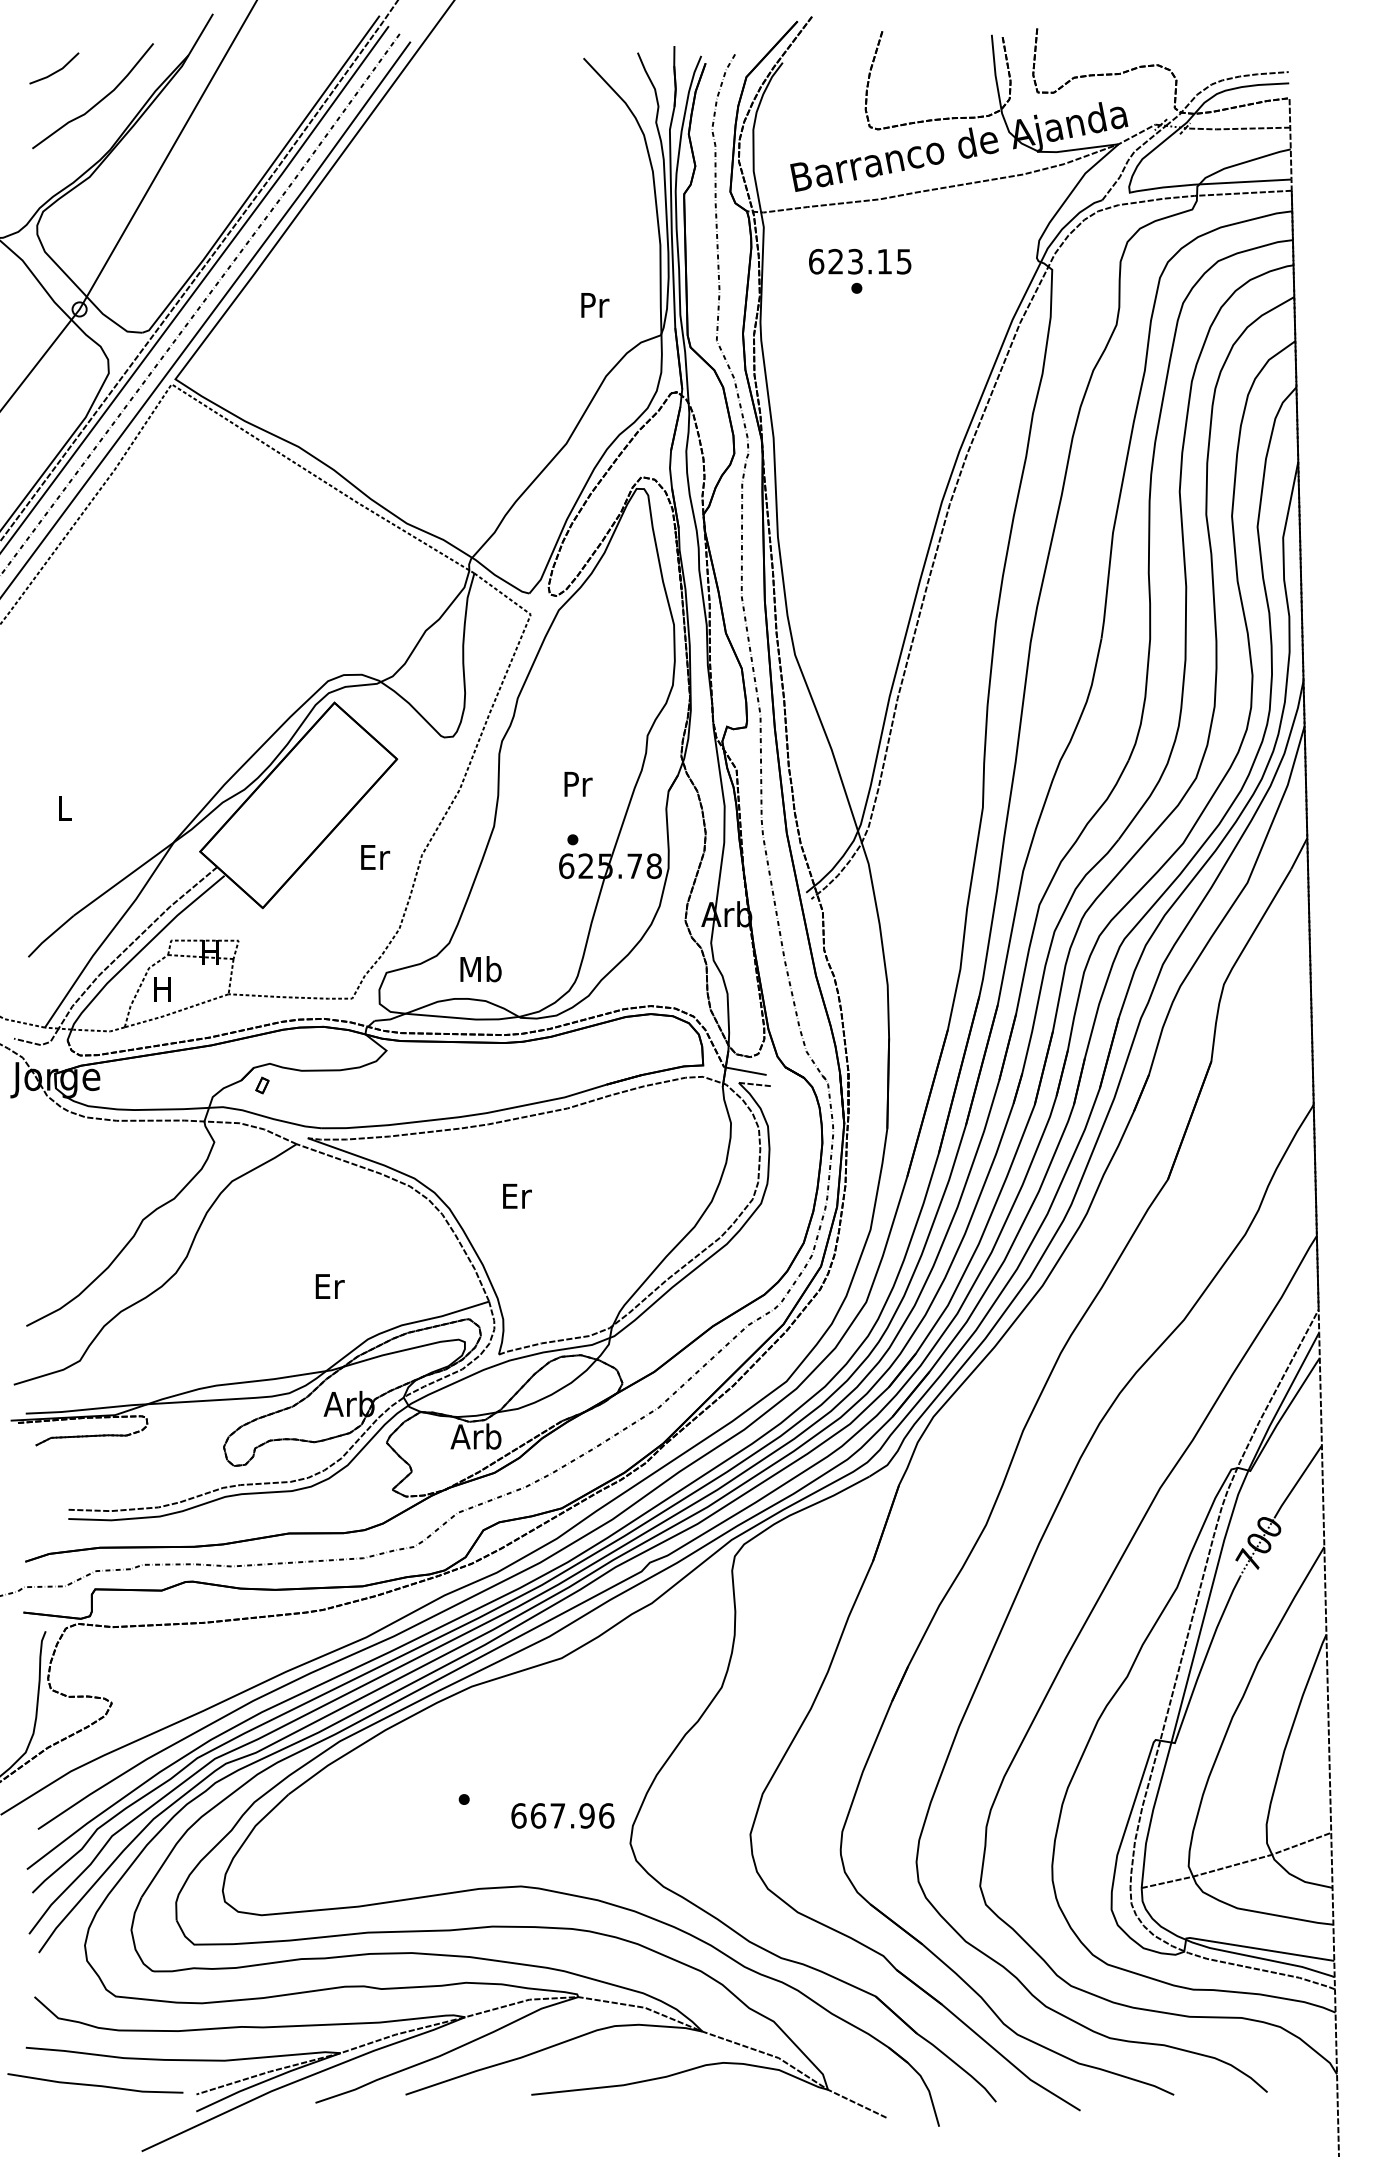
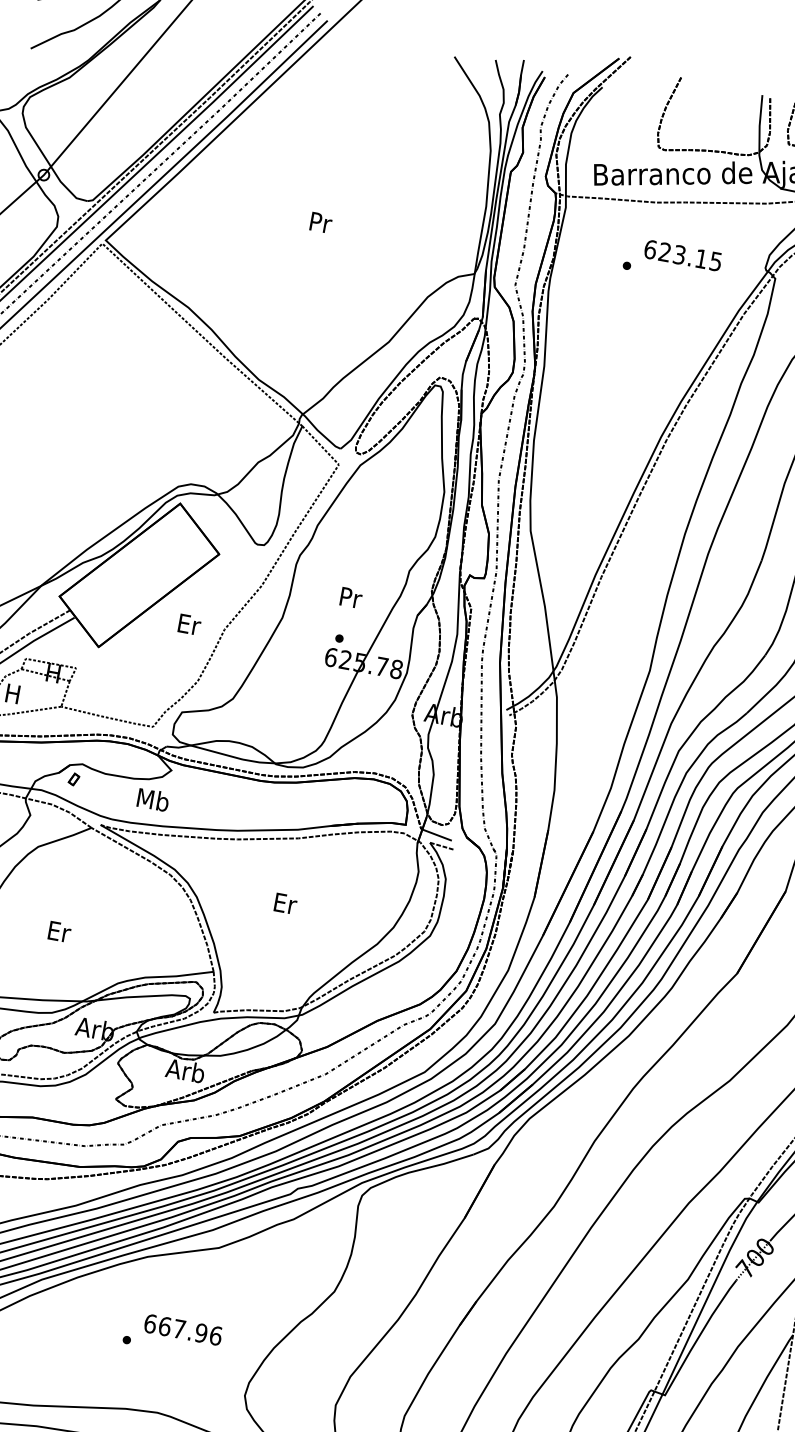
text: (860, 261) -> (683, 255), moved
text: (595, 305) -> (321, 223), moved
text: (480, 969) -> (152, 800), moved
text: (517, 1196) -> (285, 903), moved
text: (329, 1286) -> (59, 931), moved
text: (562, 1815) -> (183, 1329), moved

